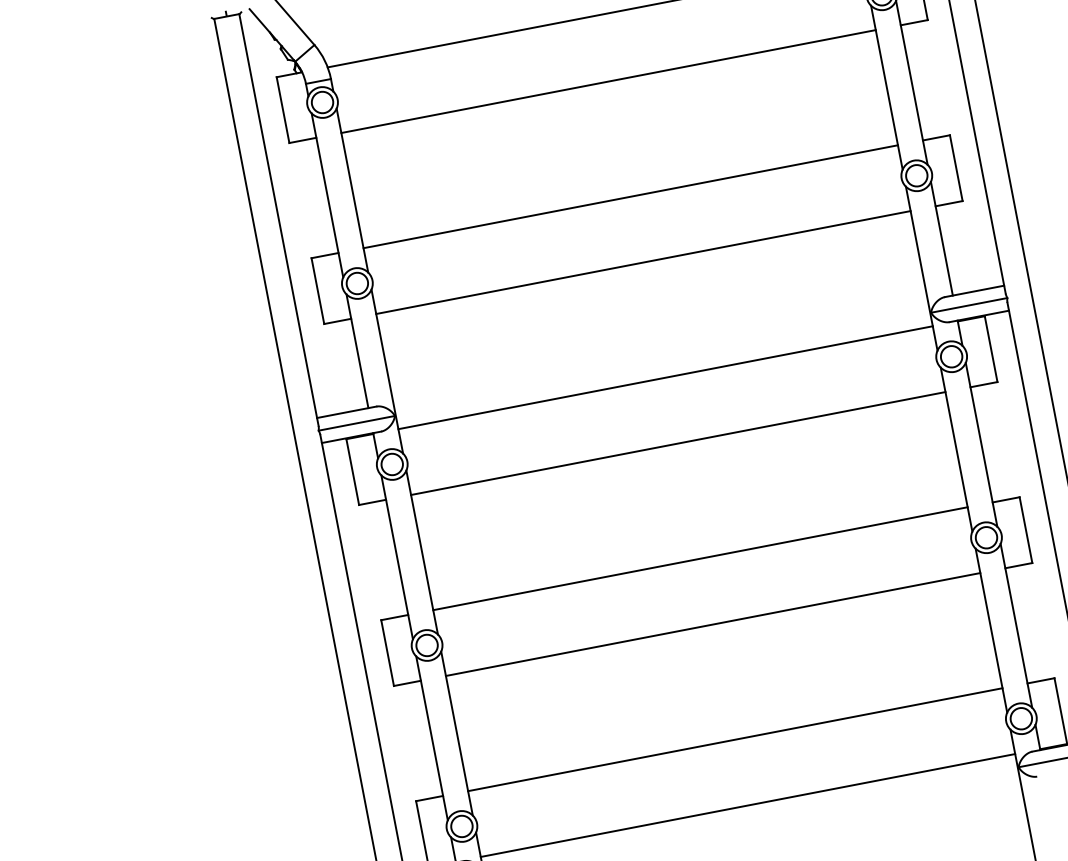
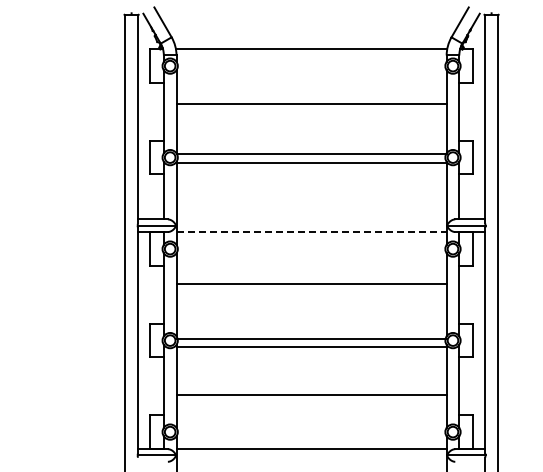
line: (608, 81) -> (311, 103), moved
line: (630, 195) -> (311, 162), moved
line: (643, 263) -> (311, 154), moved
line: (667, 377) -> (312, 232), solid -> dashed
line: (677, 443) -> (311, 283), moved
line: (700, 557) -> (311, 346), moved
line: (713, 625) -> (311, 339), moved
line: (735, 739) -> (311, 395), moved

